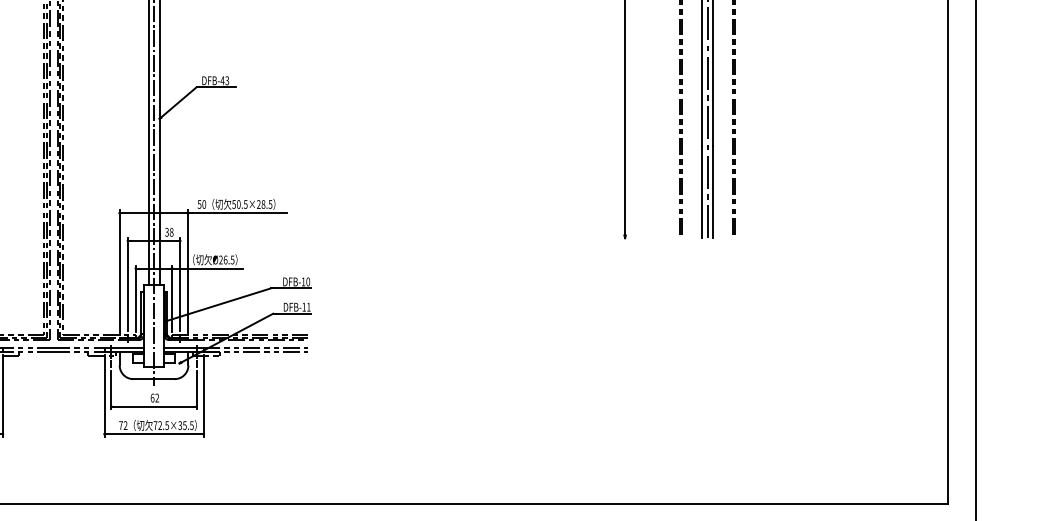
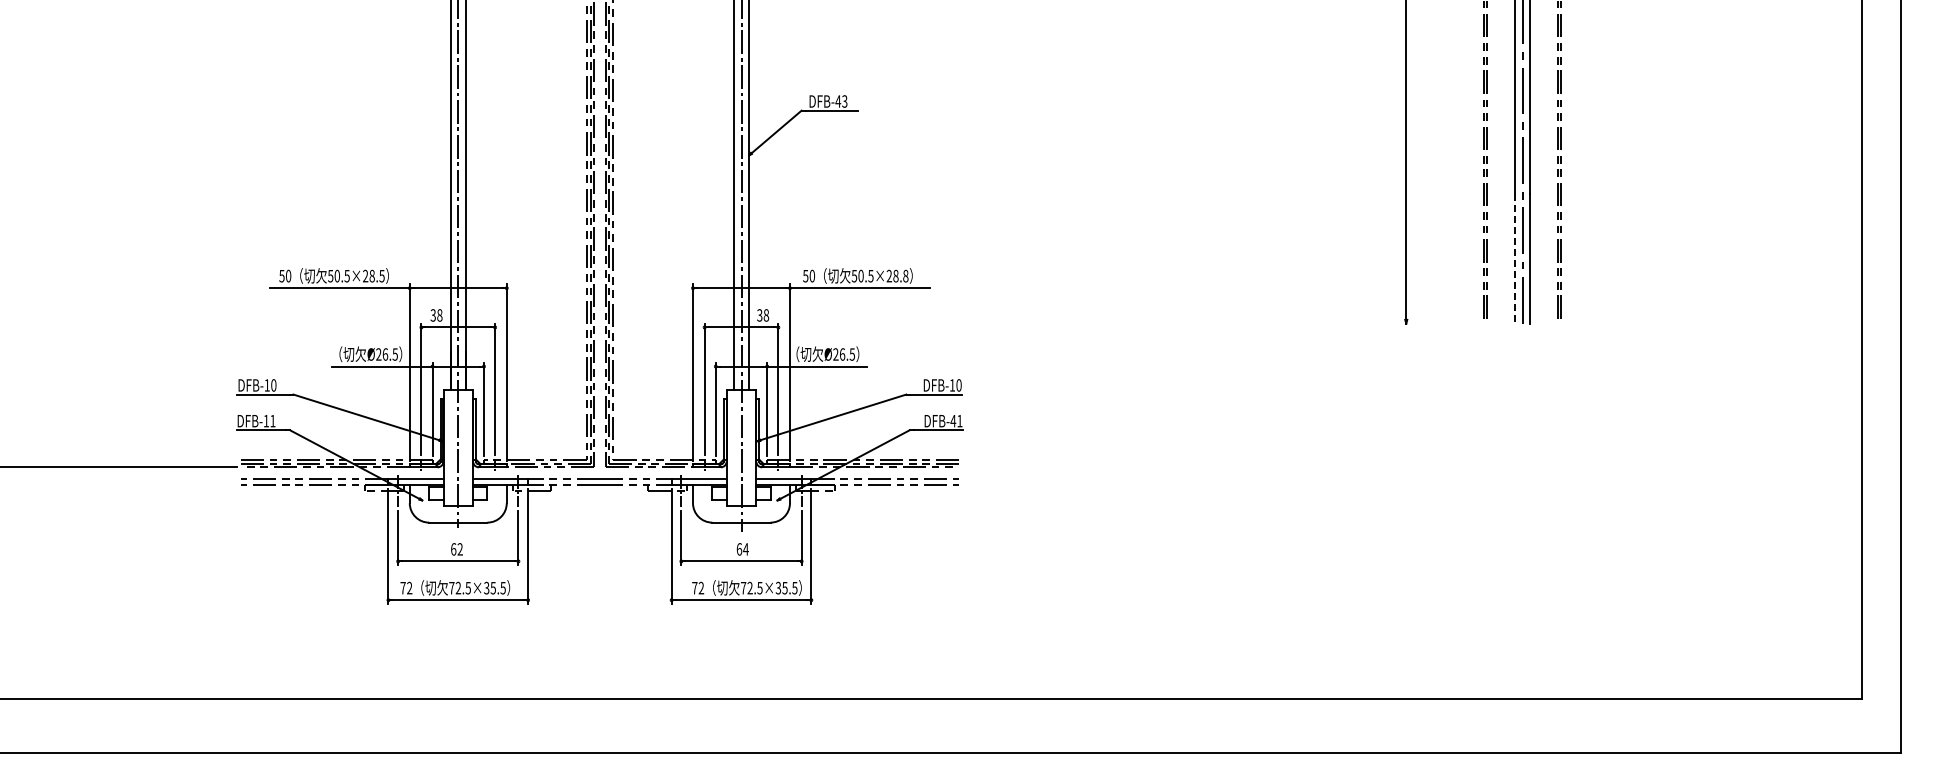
line: (701, 191) -> (1514, 258), solid -> dashed
text: (270, 204) -> (905, 275), 50.5×28.5 -> 50.5×28.8
text: (304, 307) -> (953, 421), DFB-11 -> DFB-41
text: (156, 398) -> (745, 549), 62 -> 64

